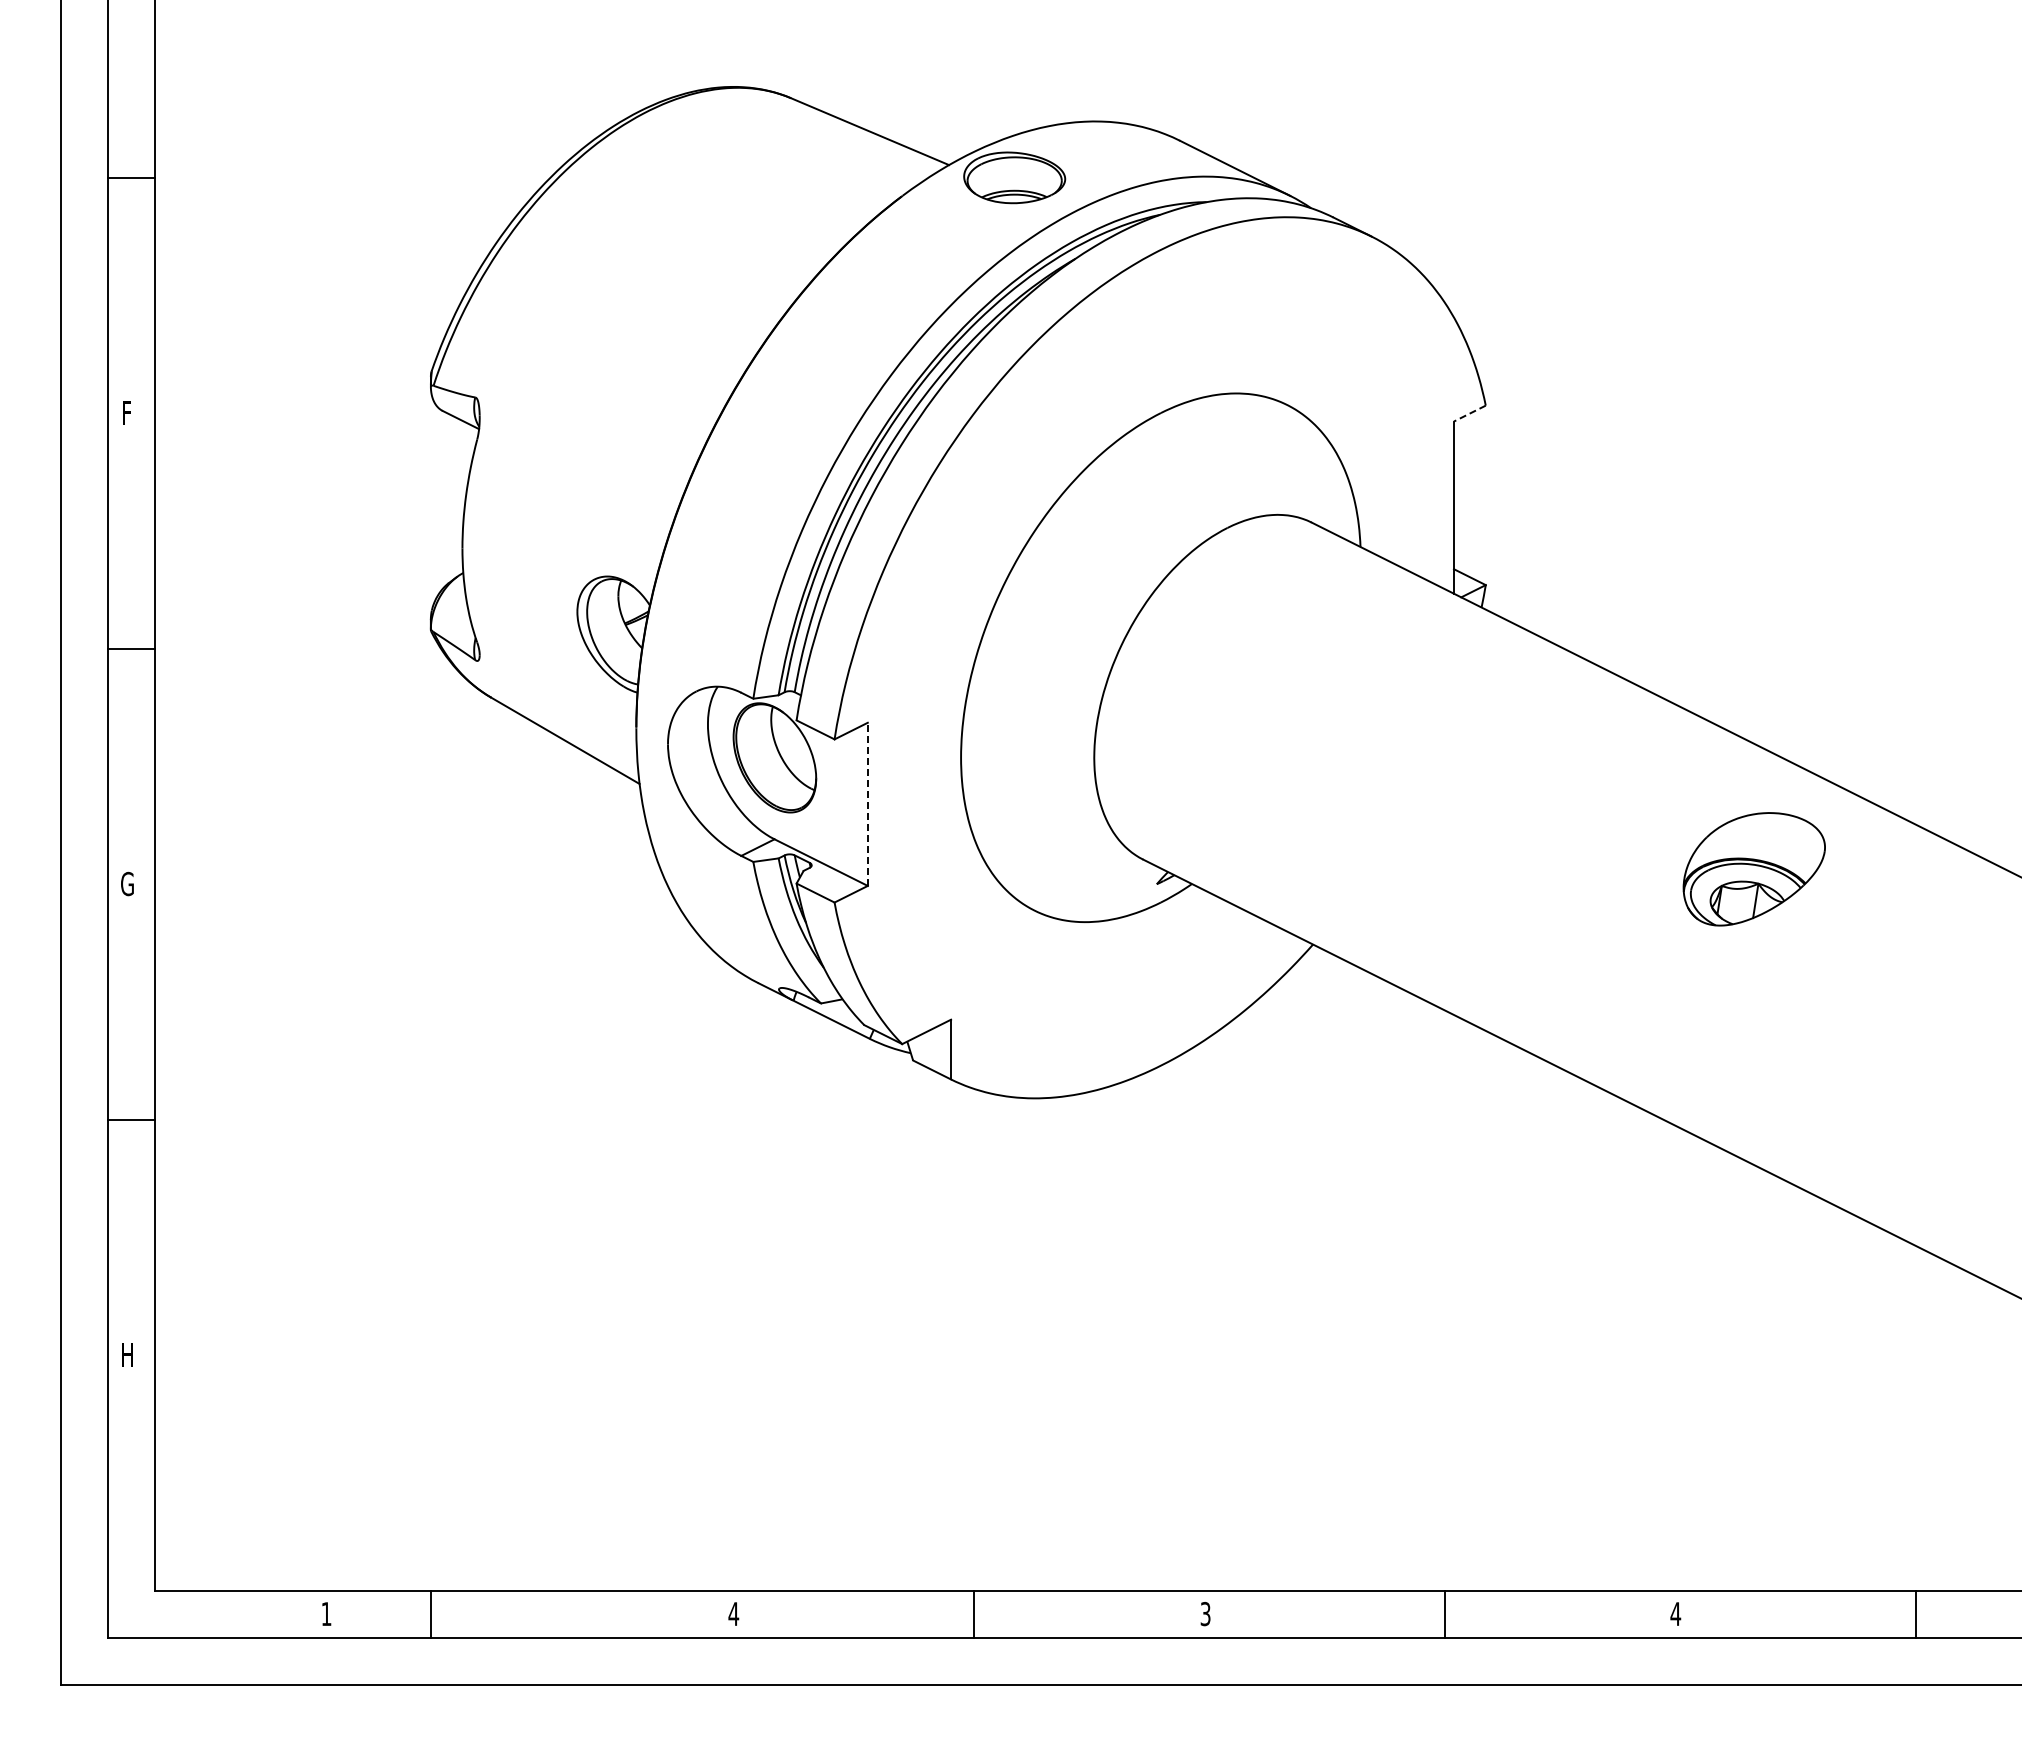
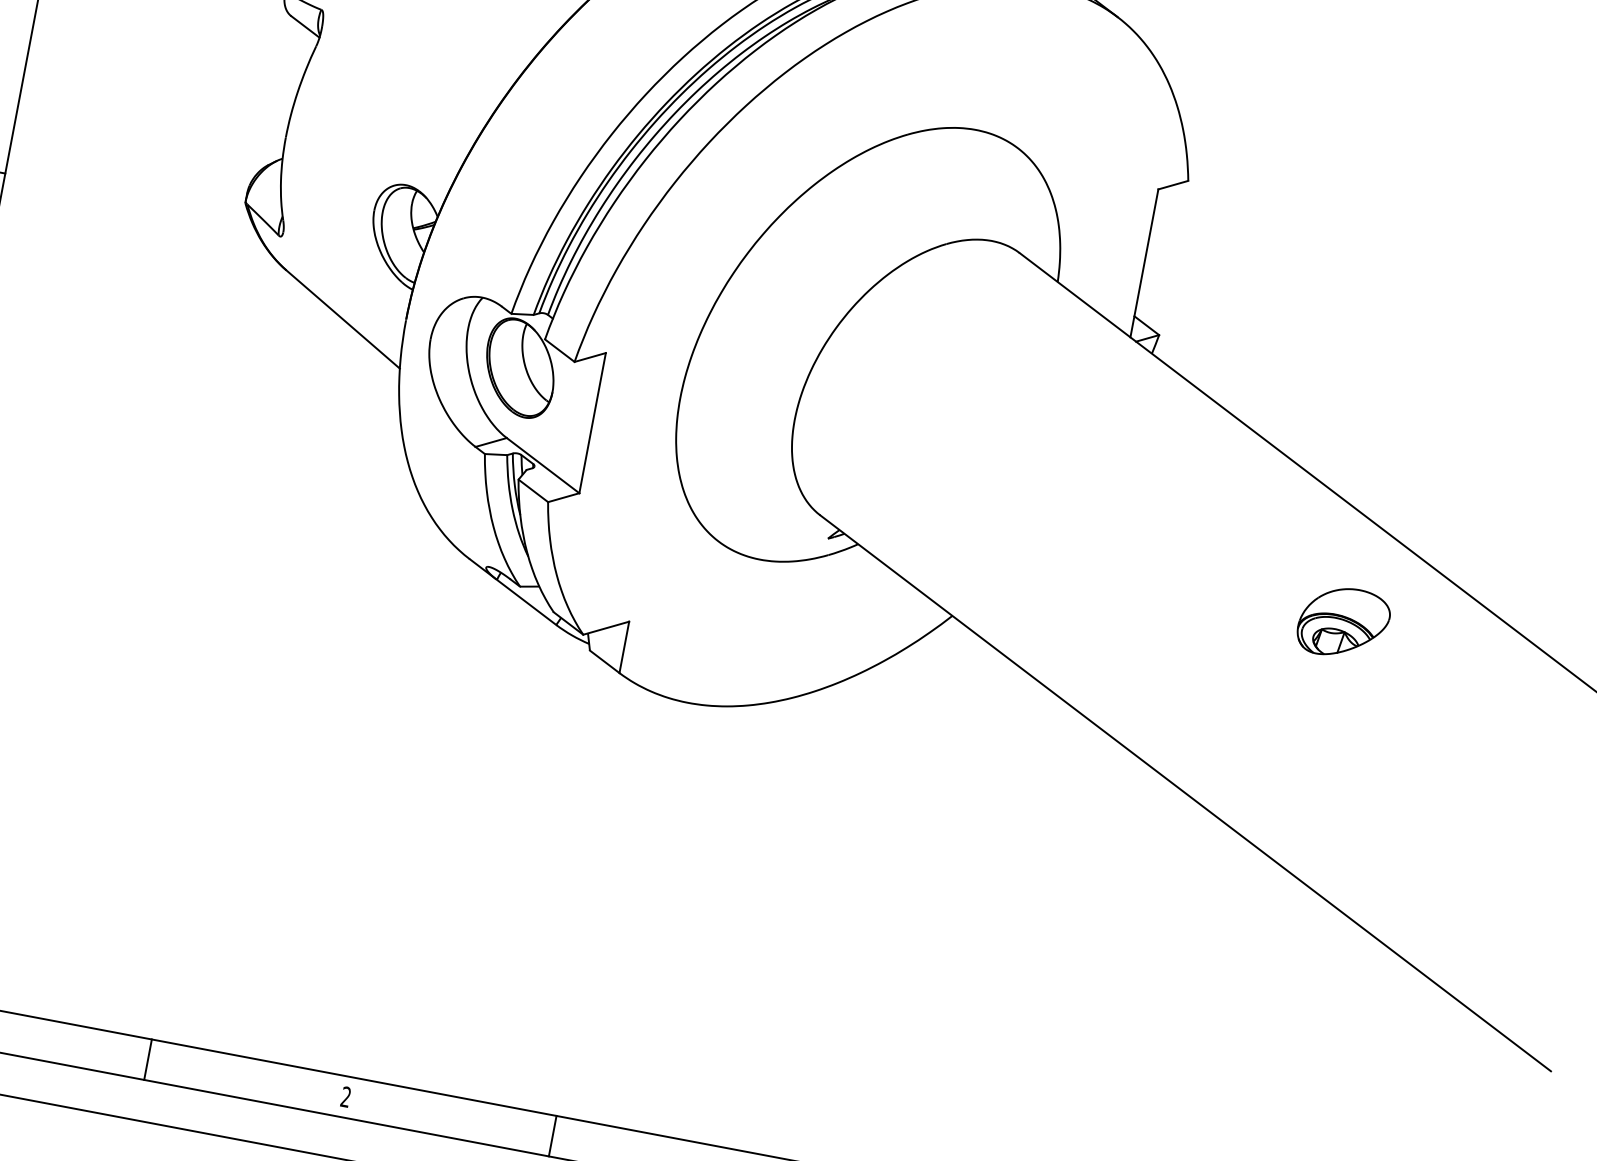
line: (1469, 413) -> (1173, 185), dashed -> solid
line: (867, 804) -> (592, 423), dashed -> solid
part: (1754, 869) -> (1343, 623), size x0.71
line: (431, 1613) -> (148, 1059), moved
text: (733, 1613) -> (345, 1096), 4 -> 2

